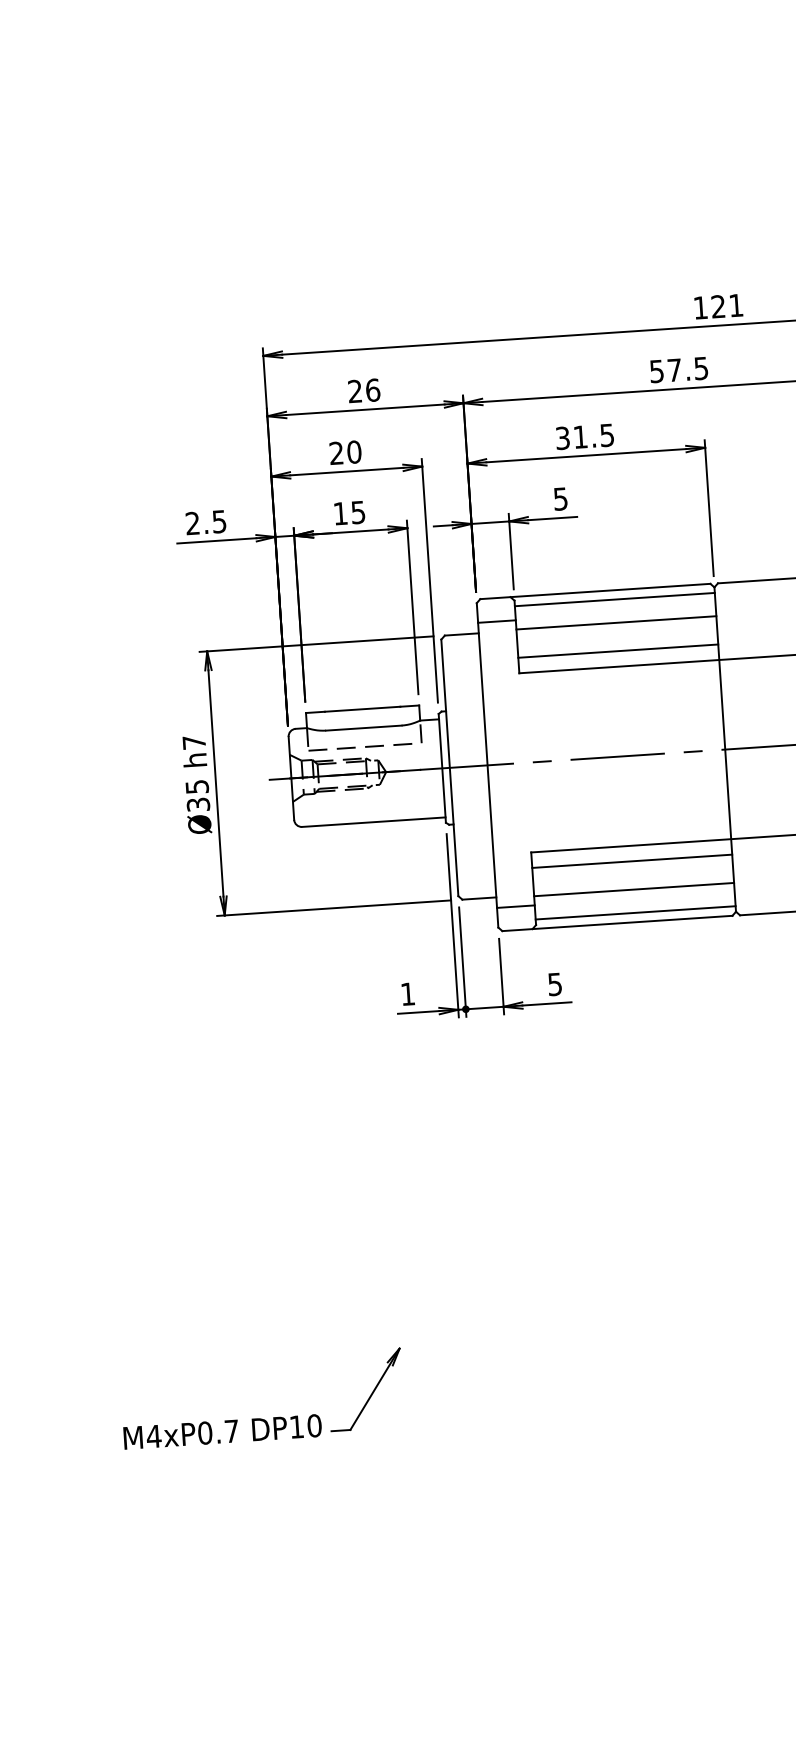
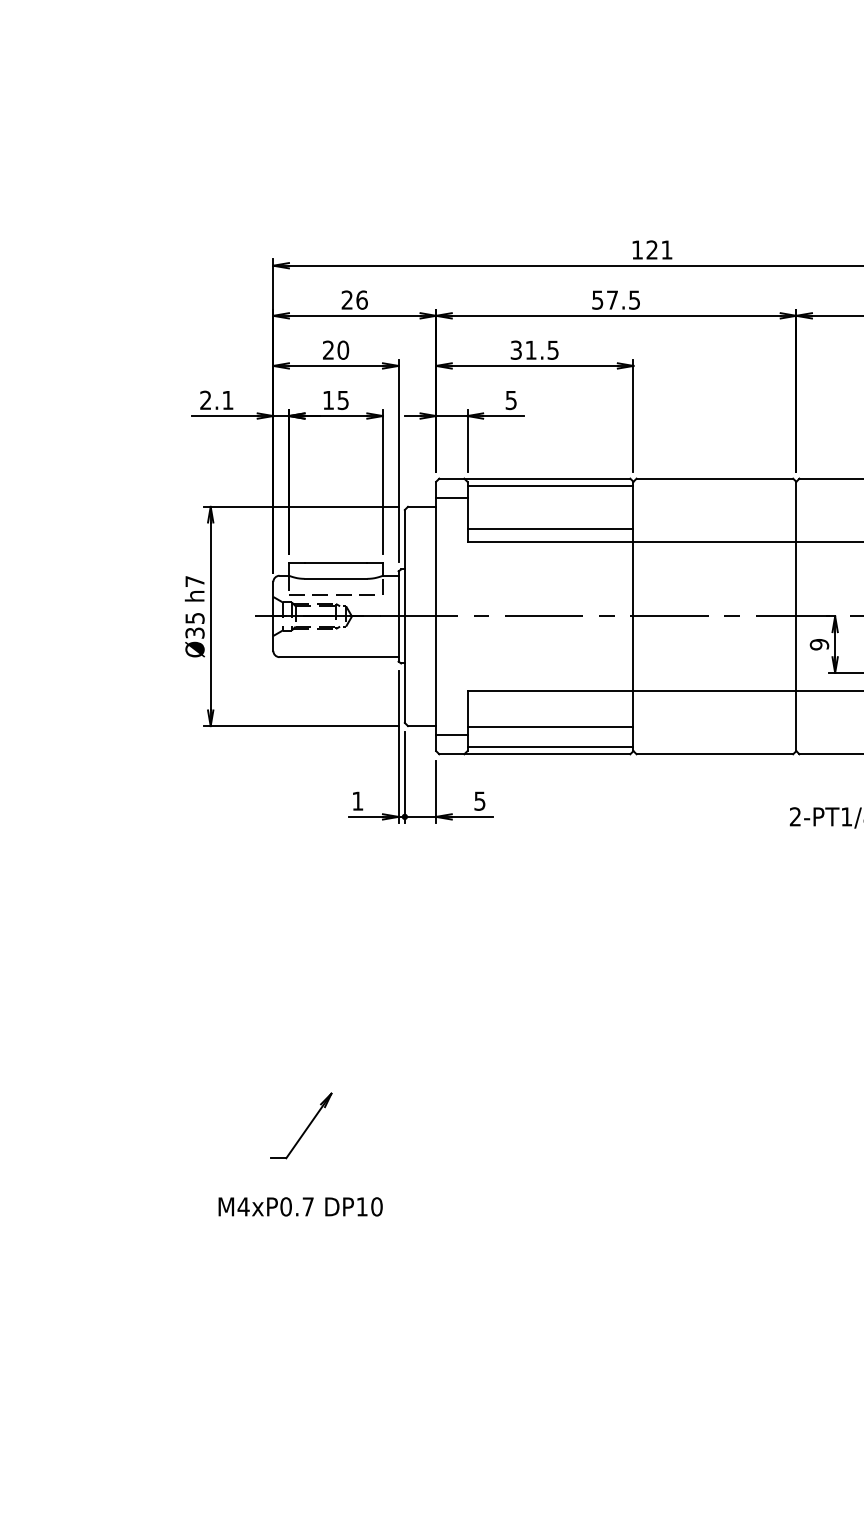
text: (218, 521) -> (227, 400), 2.5 -> 2.1
line: (616, 622) -> (550, 505), removed
line: (632, 861) -> (550, 703), removed
text: (222, 1431) -> (300, 1206), moved

